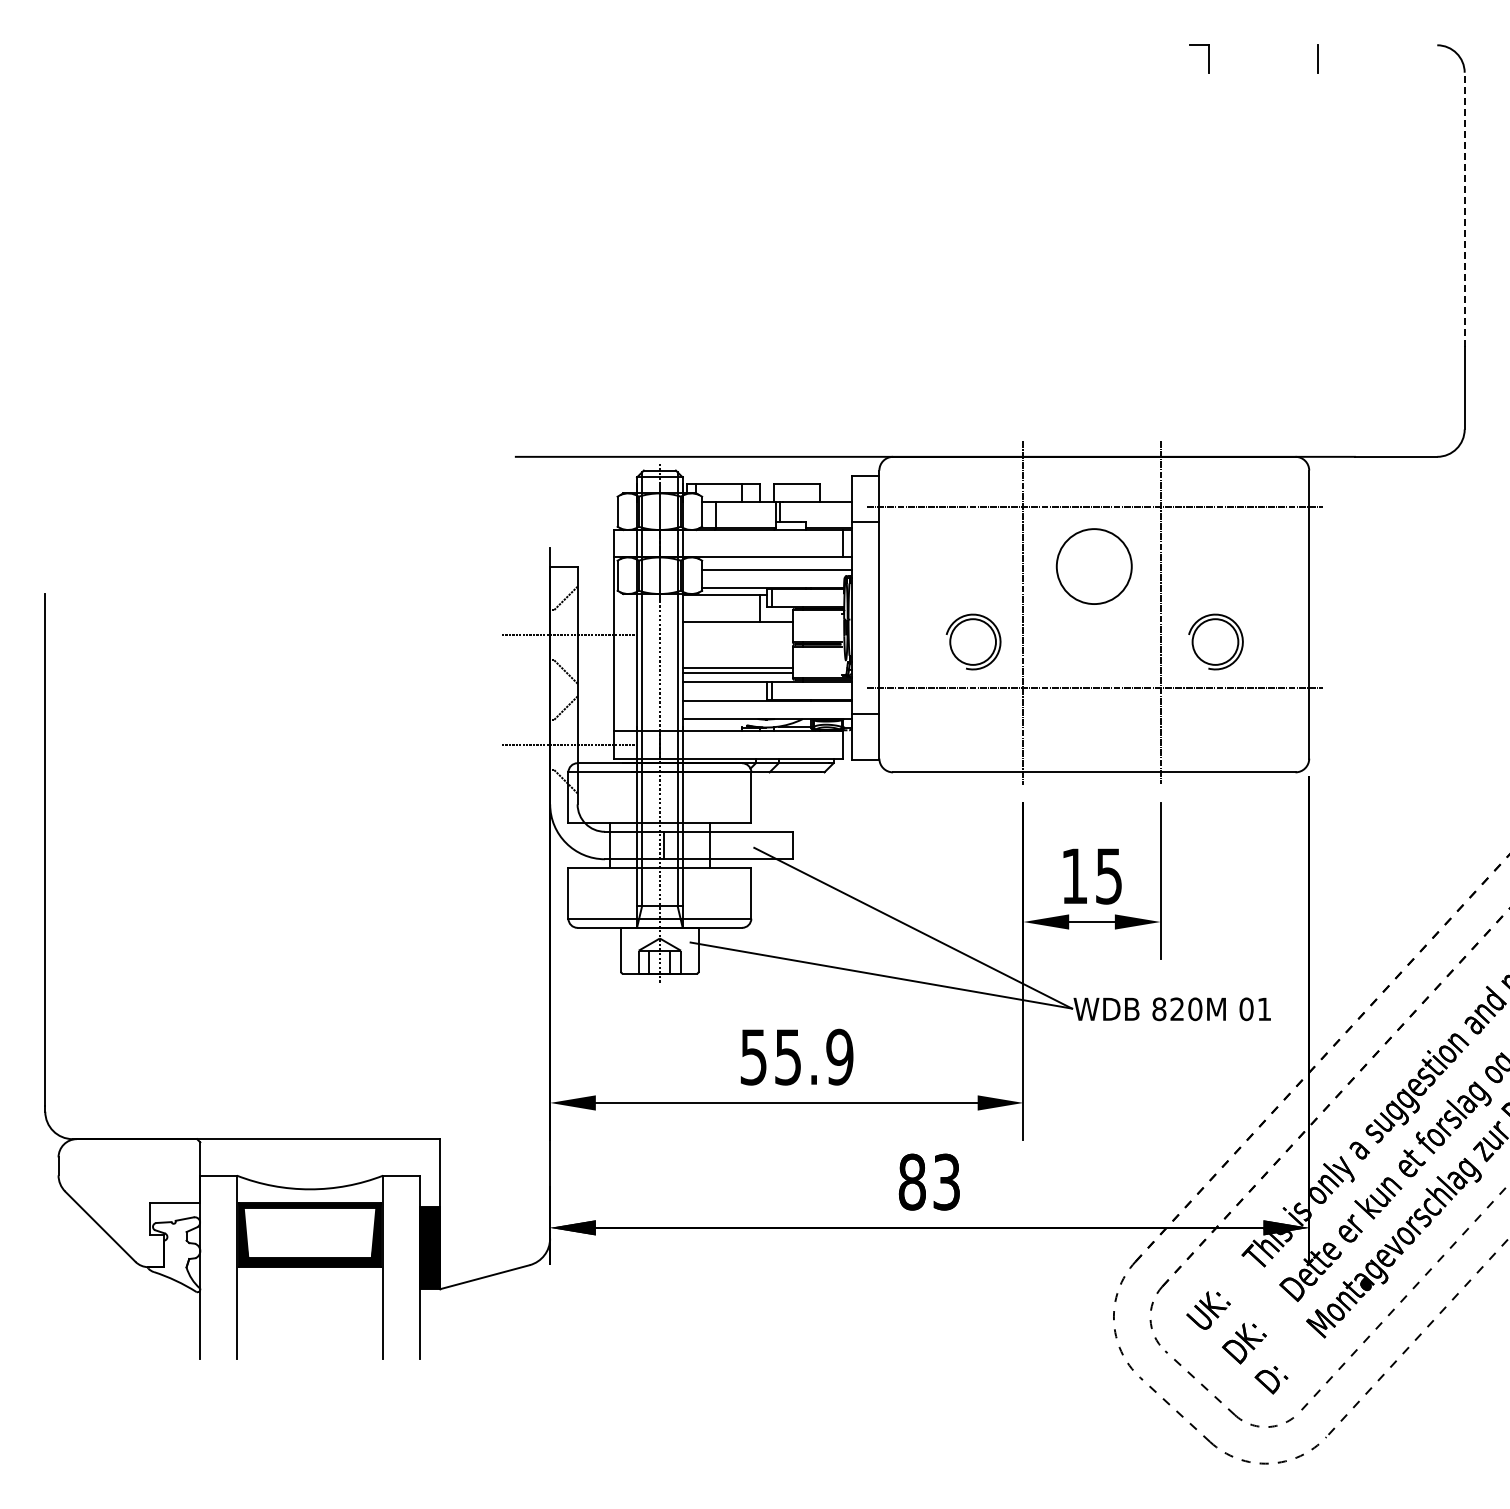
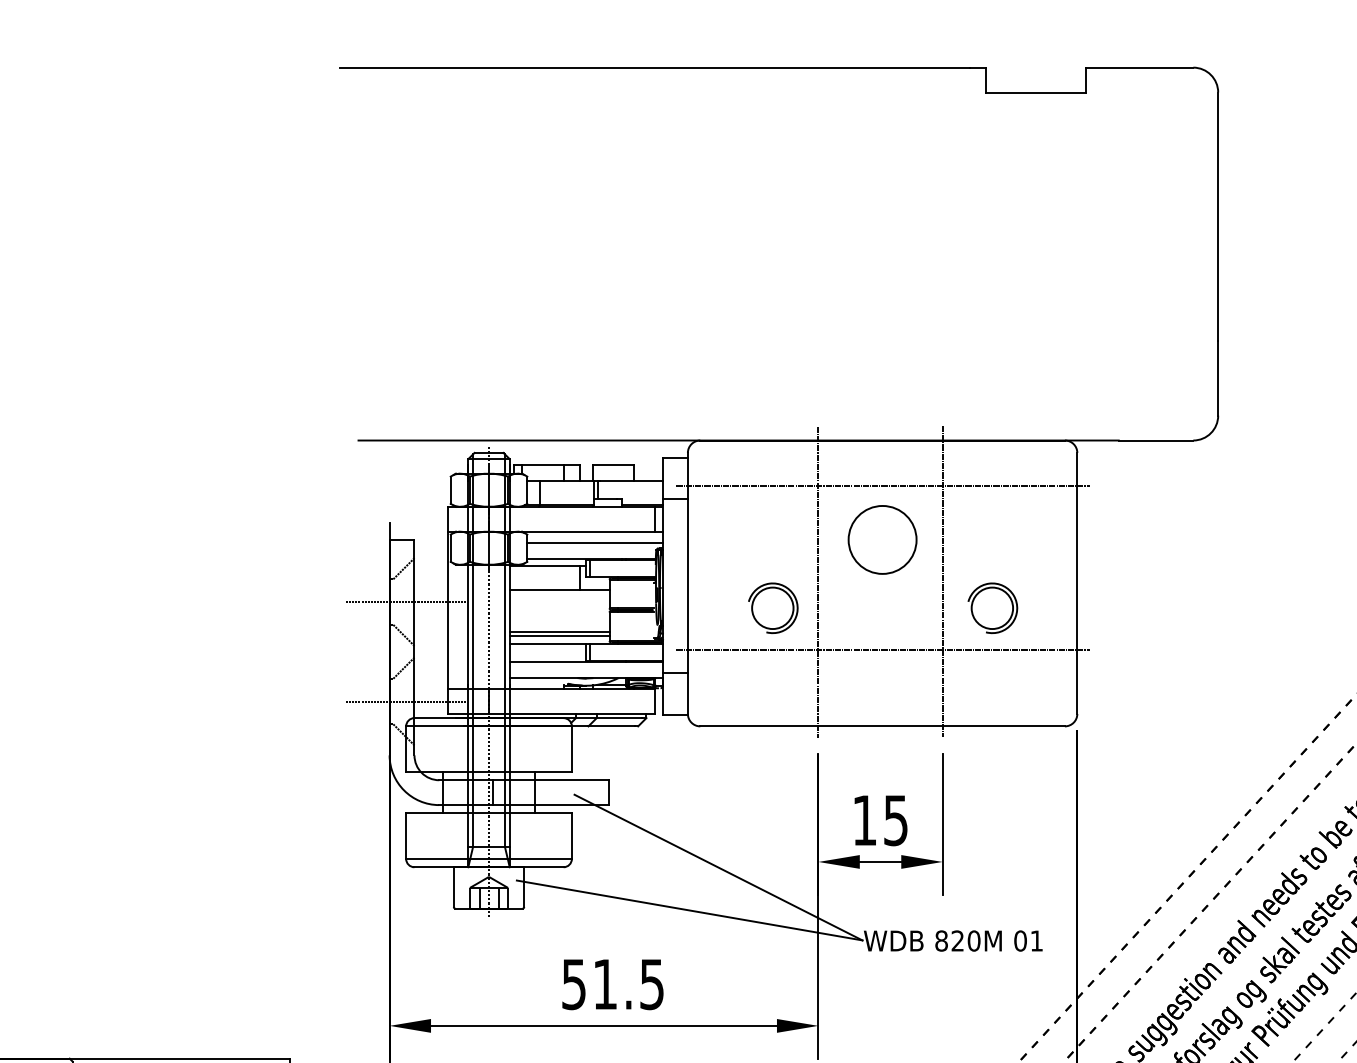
line: (842, 45) -> (654, 67), added
line: (1377, 45) -> (1139, 67), added
line: (1263, 72) -> (1035, 92), added
line: (1464, 209) -> (1218, 216), dashed -> solid
text: (814, 1056) -> (629, 983), 55.9 -> 51.5

